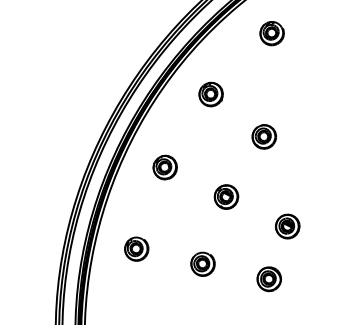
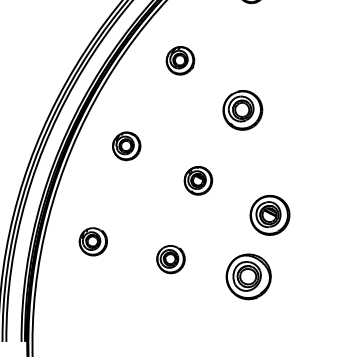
part: (263, 136) -> (241, 109), size x1.4
part: (287, 226) -> (269, 215), size x1.4
part: (268, 279) -> (247, 277), size x1.6

